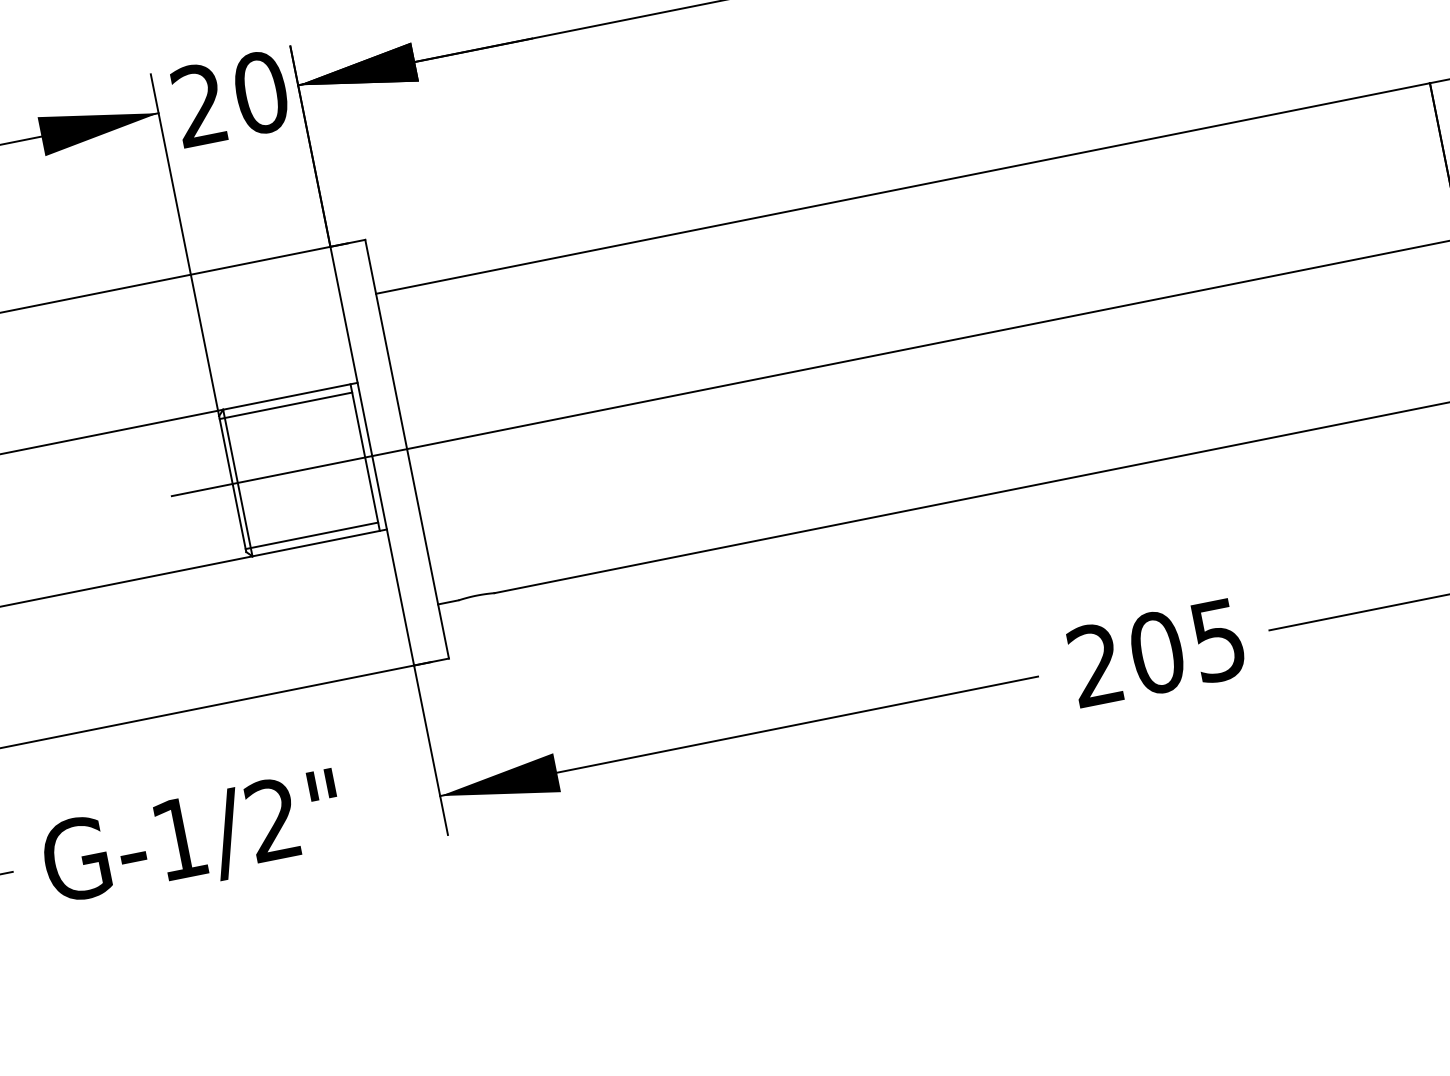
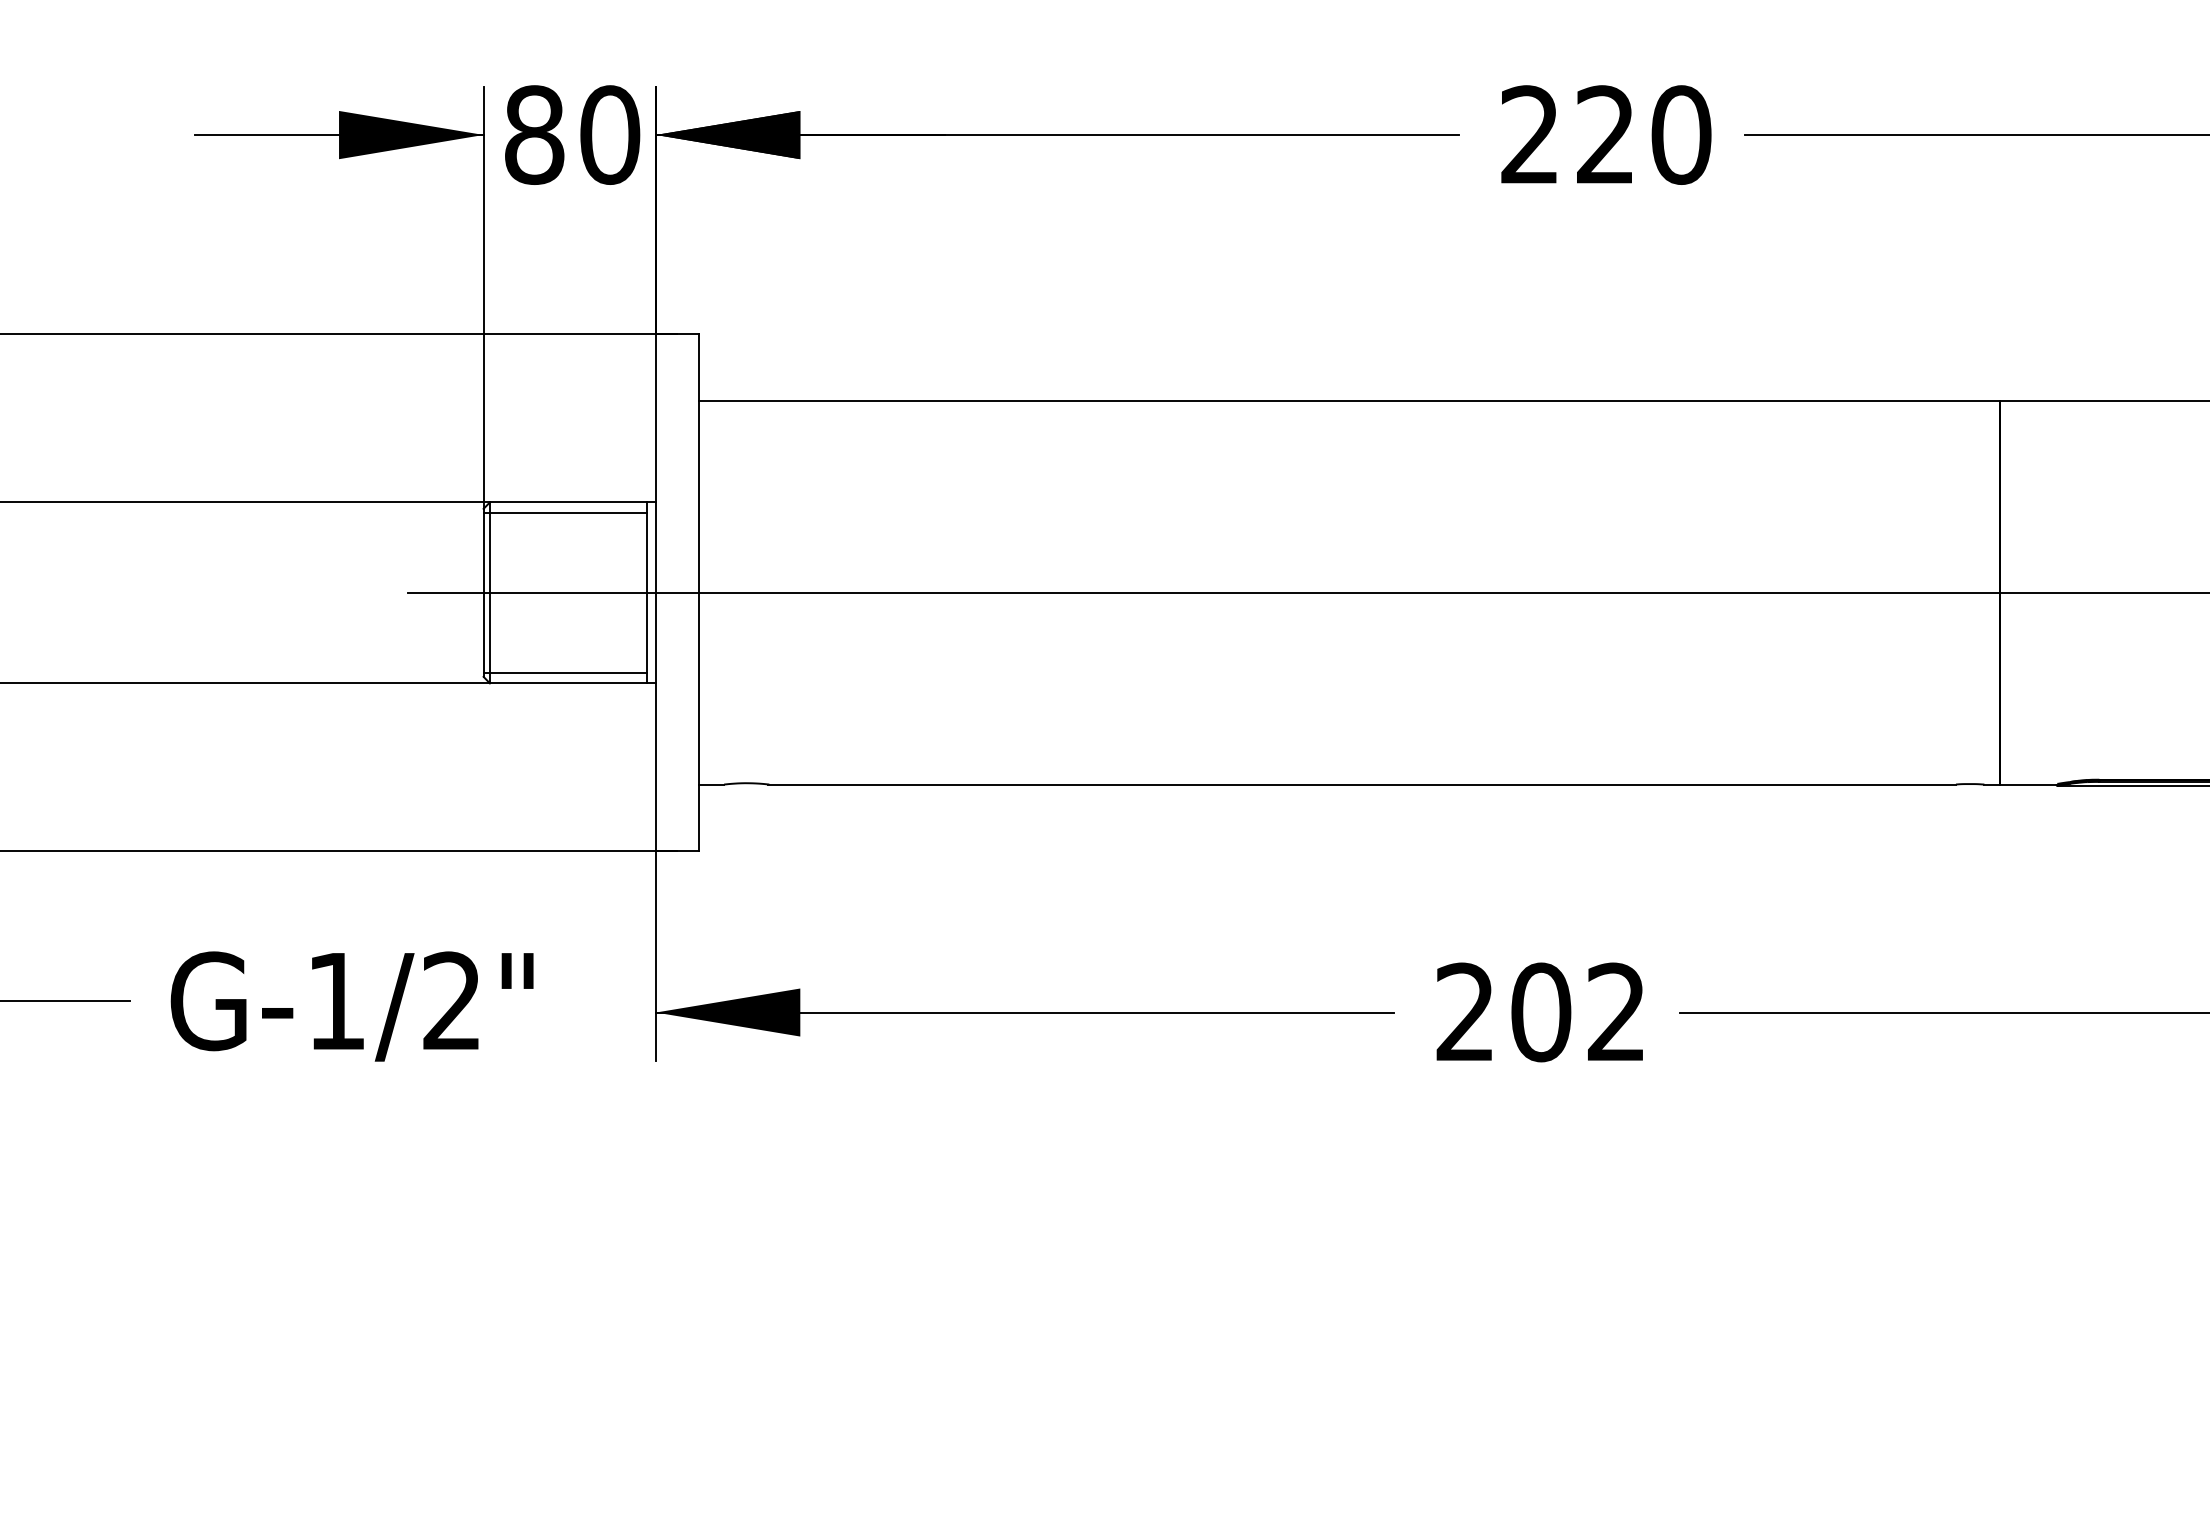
text: (199, 104) -> (534, 134), 20 -> 80
text: (1218, 640) -> (1616, 1012), 205 -> 202

